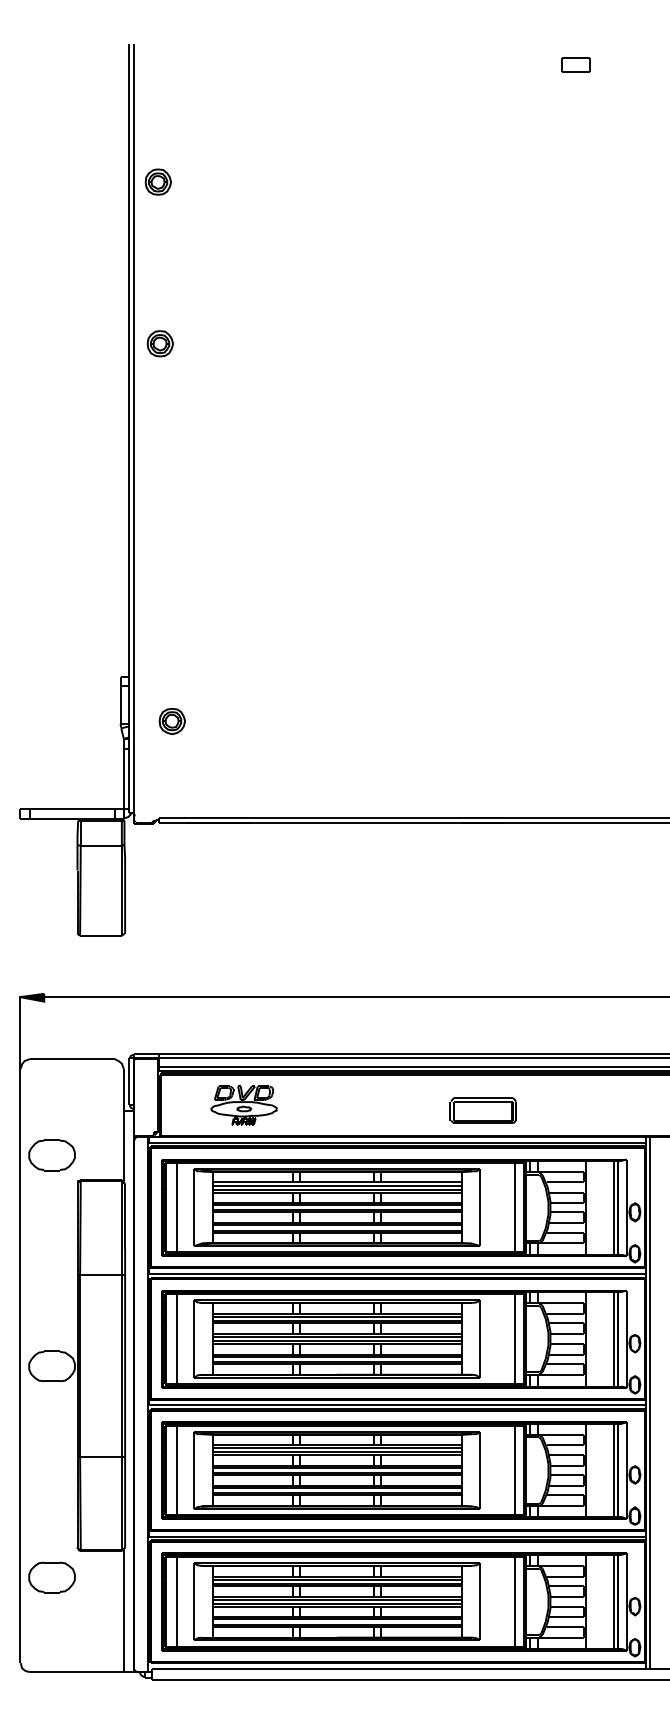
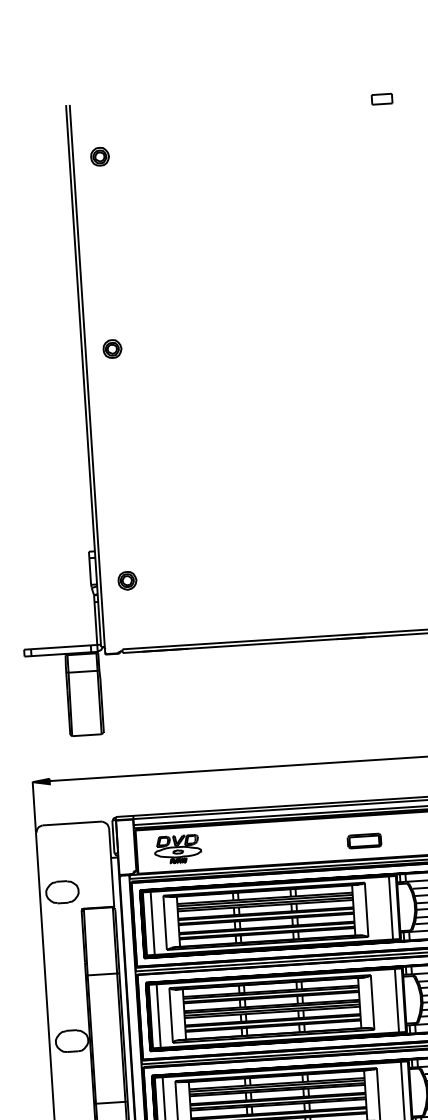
part: (157, 181) -> (99, 156), moved
part: (159, 343) -> (111, 348), moved
part: (243, 1105) -> (177, 849), moved
part: (483, 1110) -> (364, 841), size x0.71

